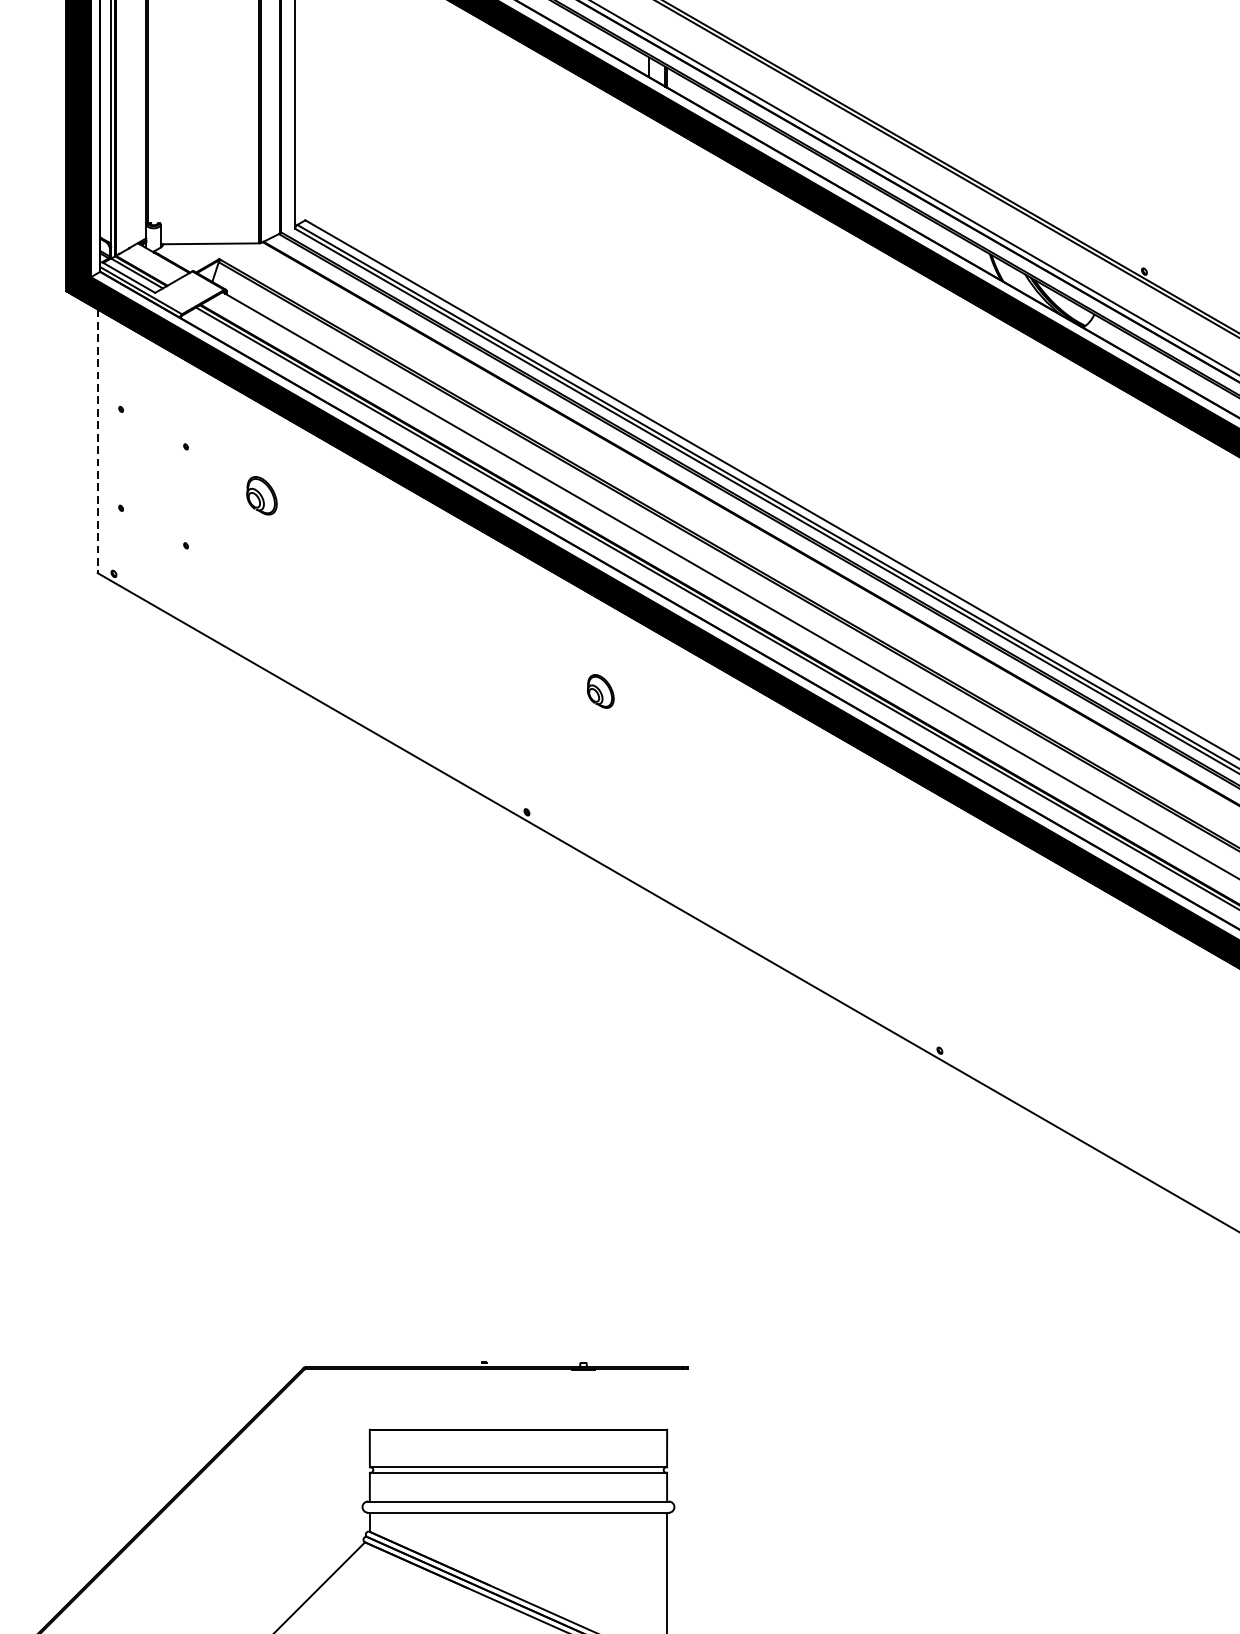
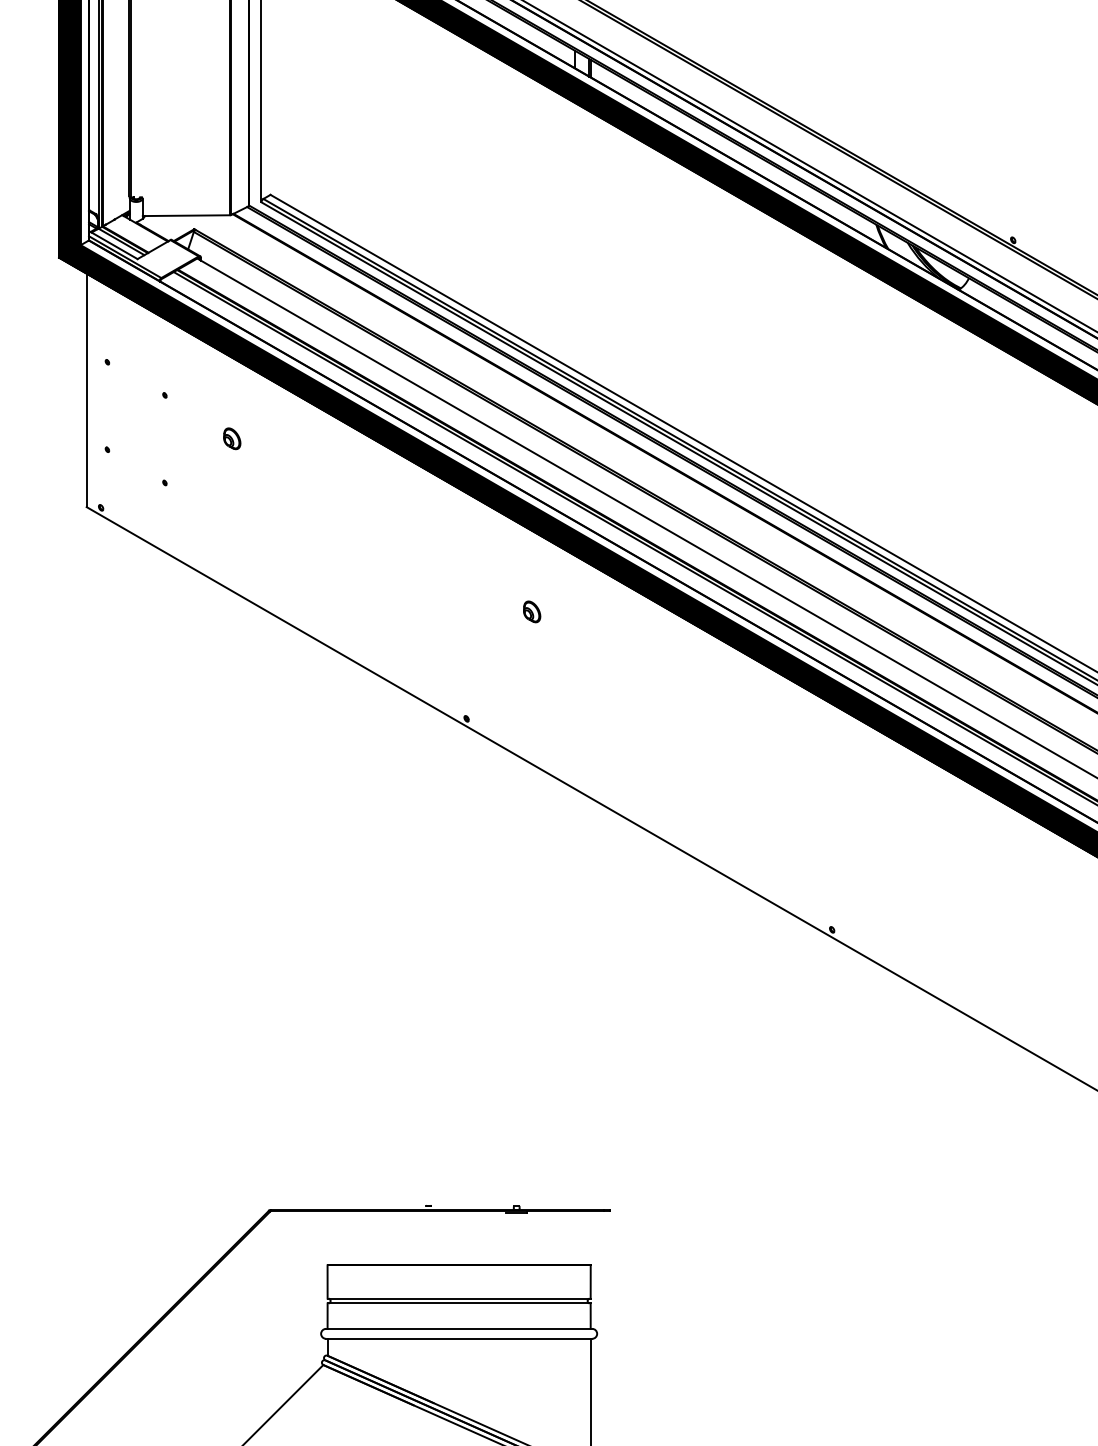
line: (97, 441) -> (86, 390), dashed -> solid
part: (262, 495) -> (232, 438), size x0.62
part: (601, 691) -> (532, 611), size x0.71

